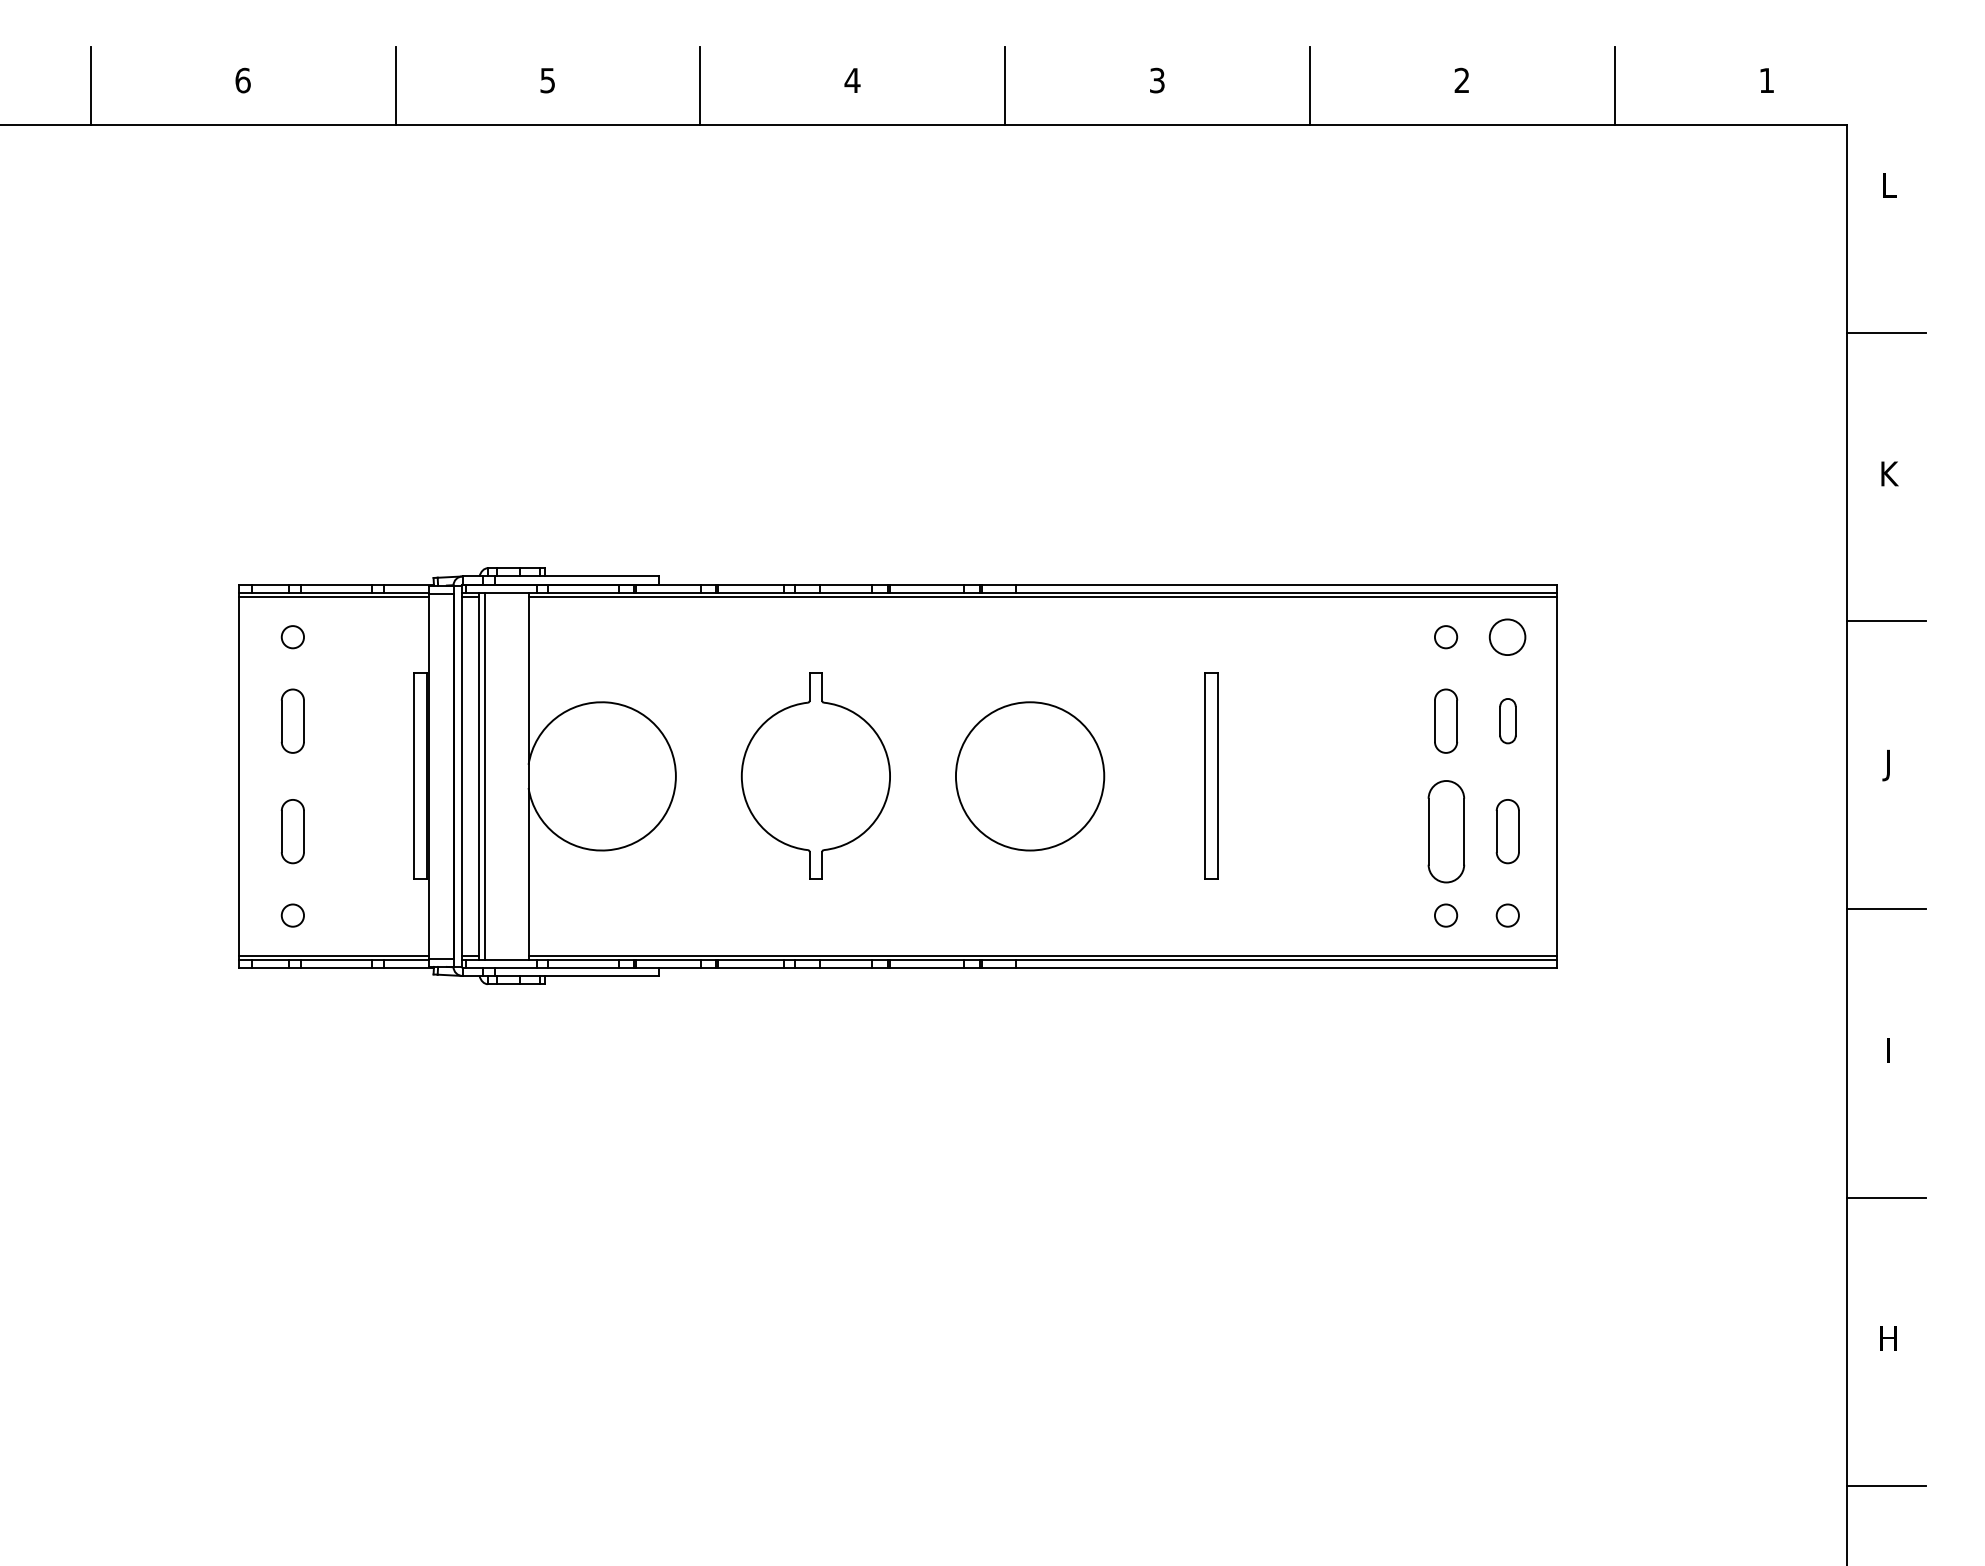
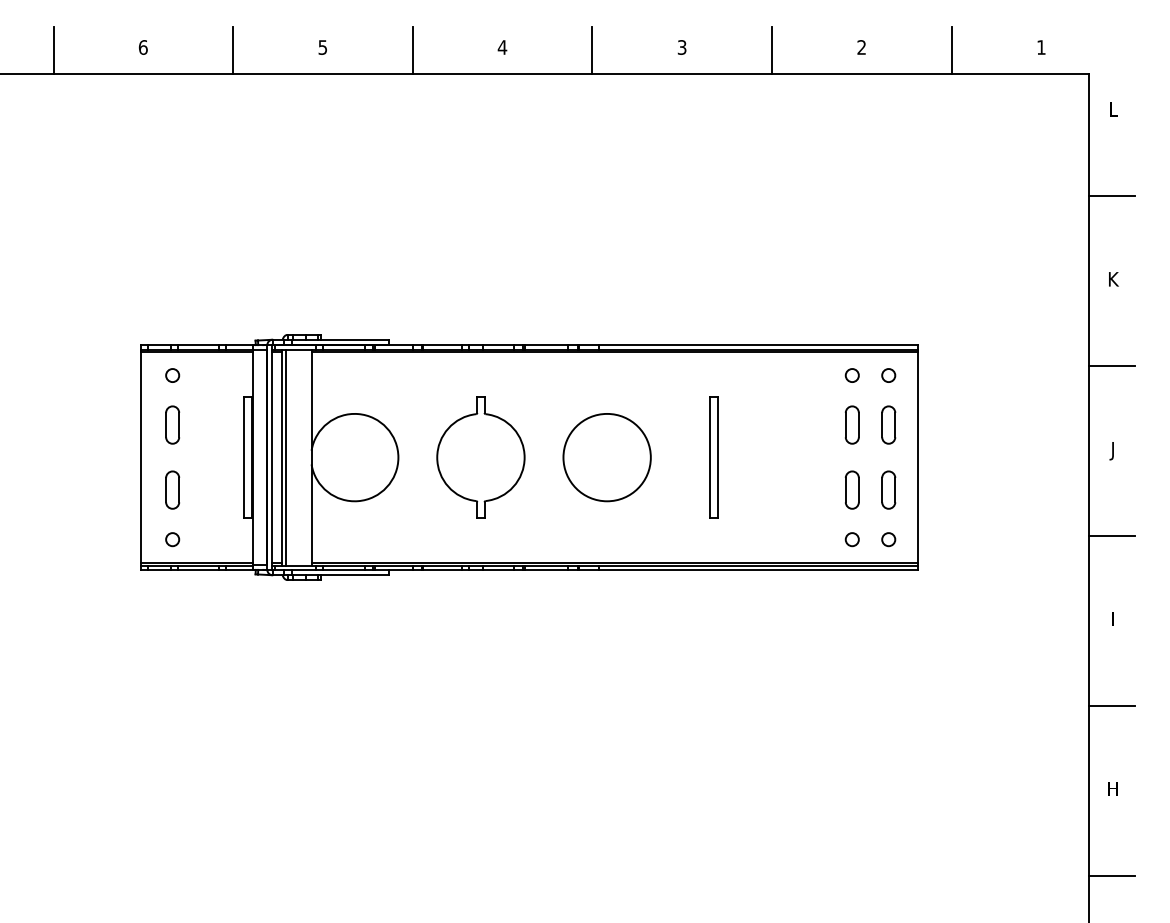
circle: (1507, 637) -> (888, 375), size x0.62
part: (1507, 720) -> (888, 424), size x1.43
part: (1444, 830) -> (851, 489), size x0.62

